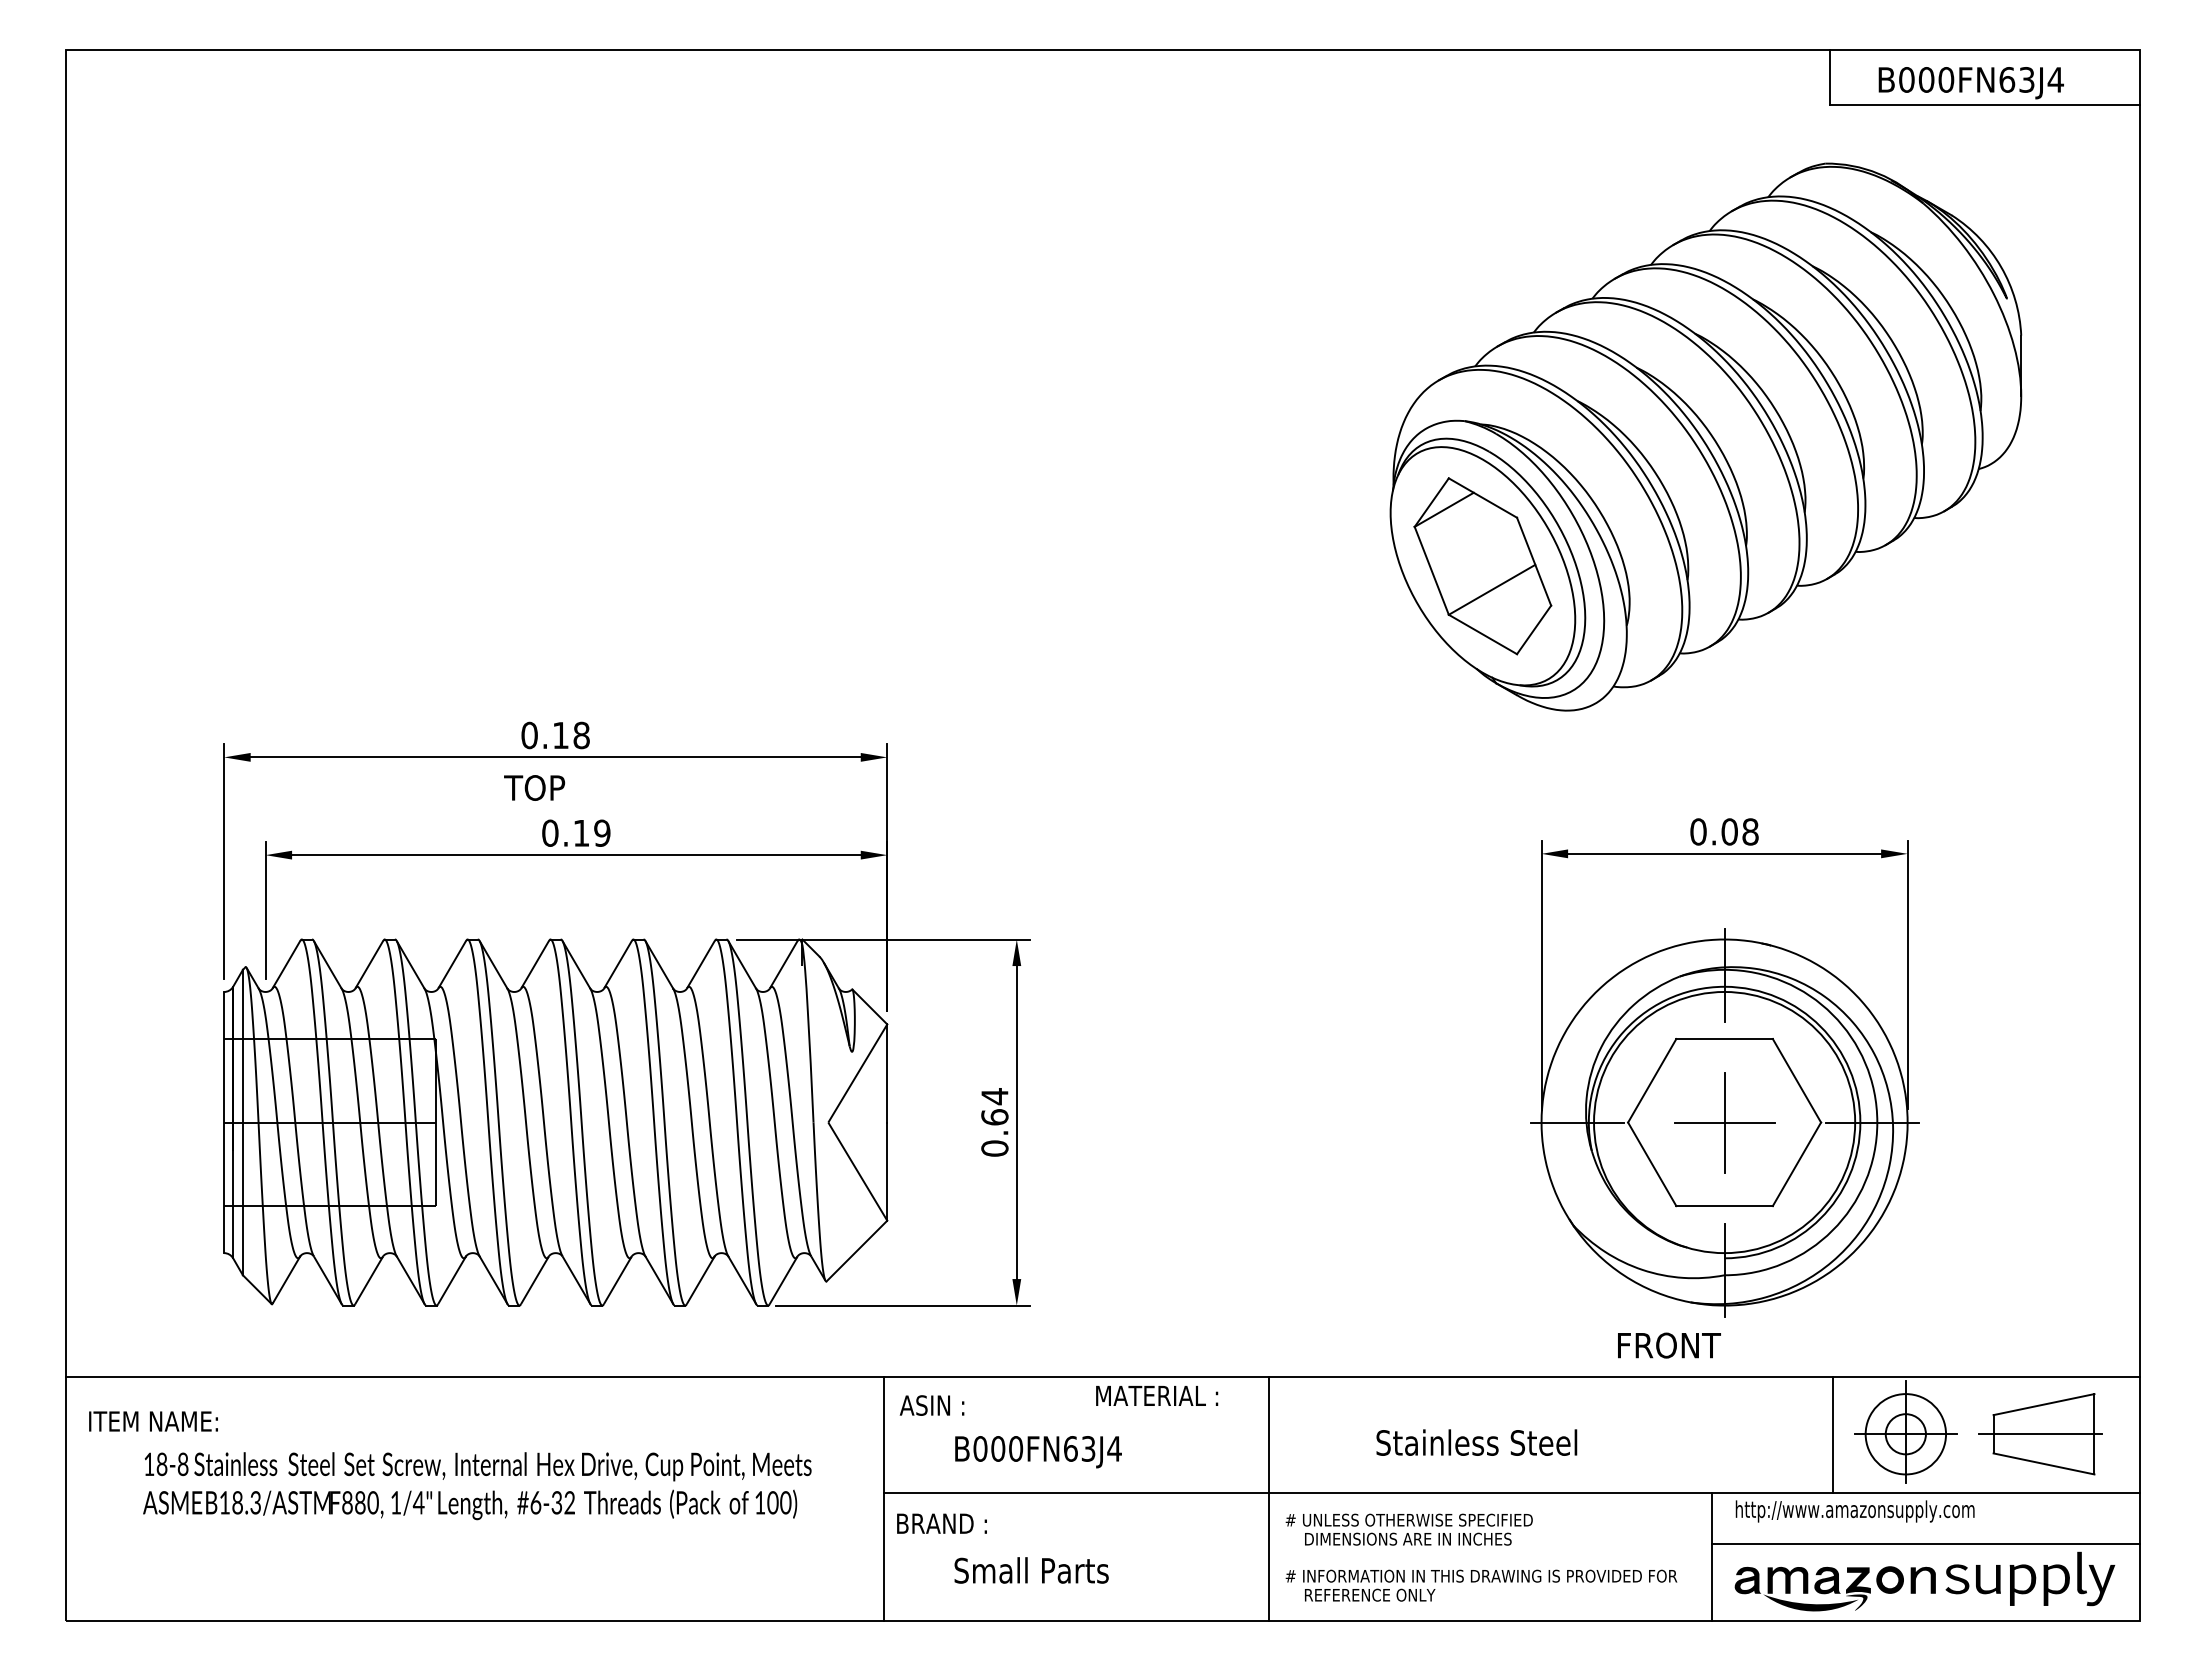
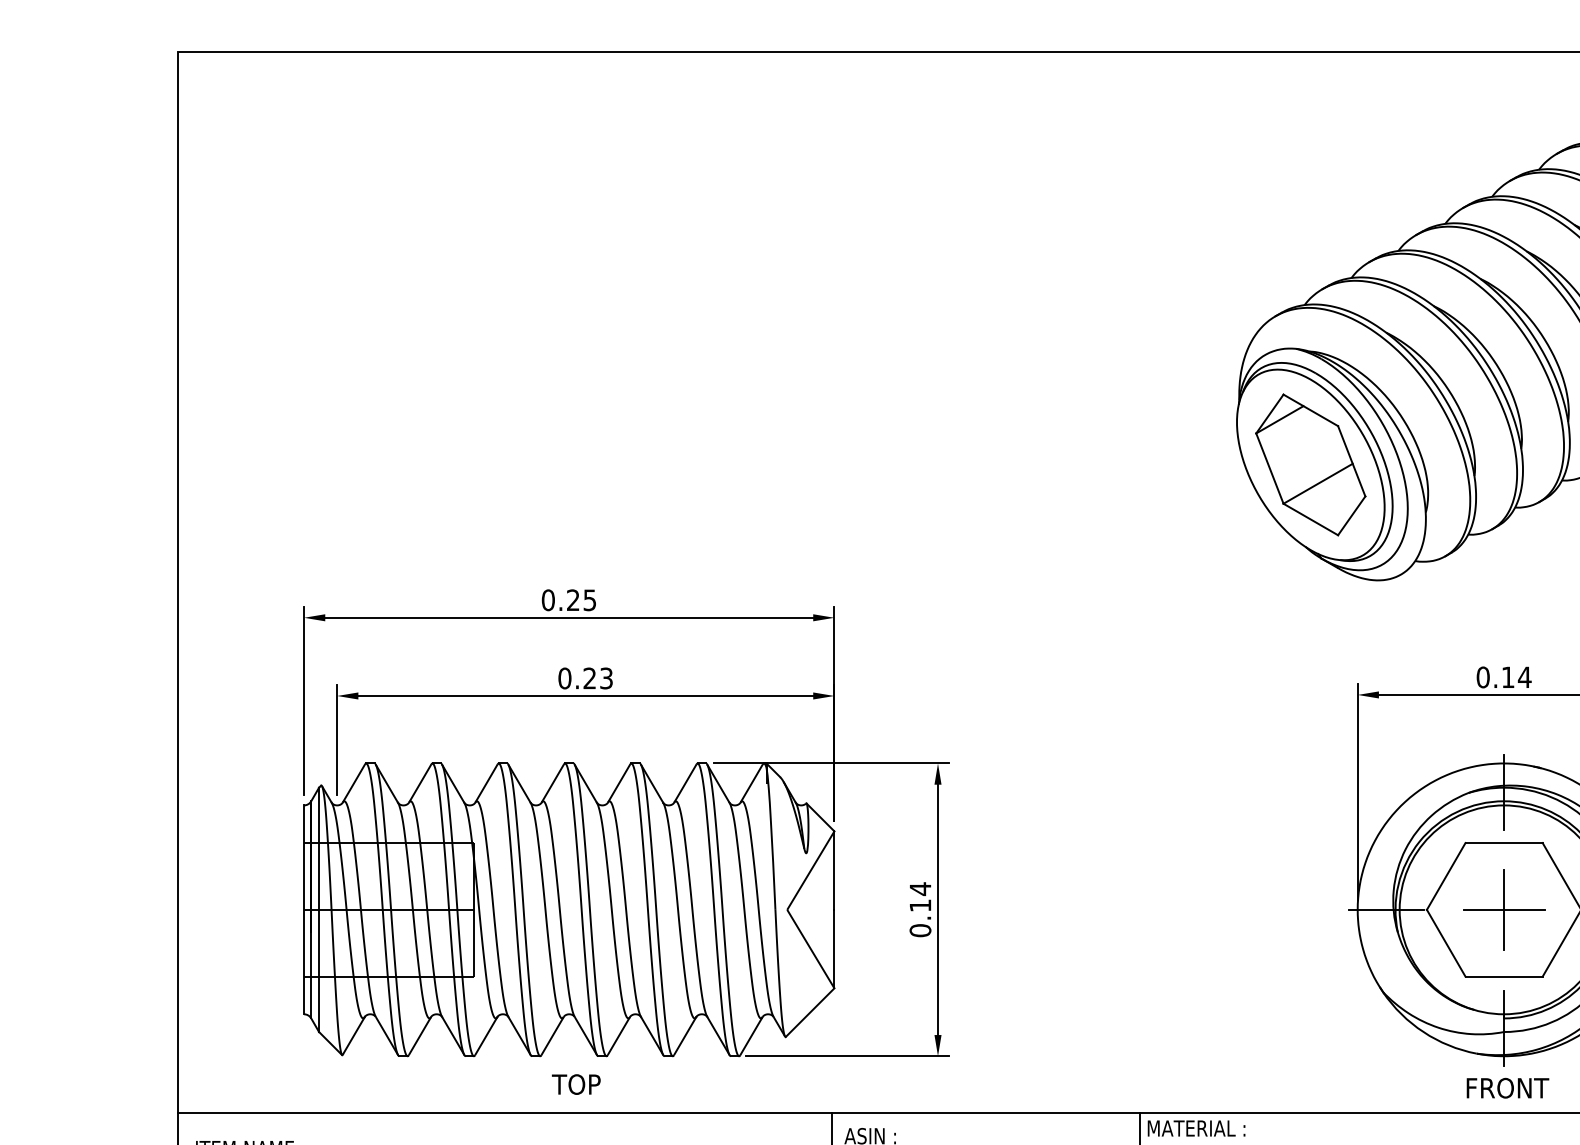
text: (571, 735) -> (581, 600), 0.18 -> 0.25
text: (534, 787) -> (576, 1084), moved
text: (1740, 831) -> (1516, 677), 0.08 -> 0.14
text: (591, 832) -> (597, 677), 0.19 -> 0.23
text: (994, 1117) -> (920, 905), 0.64 -> 0.14
text: (1669, 1345) -> (1508, 1088), moved
text: (1157, 1395) -> (1196, 1128), moved

